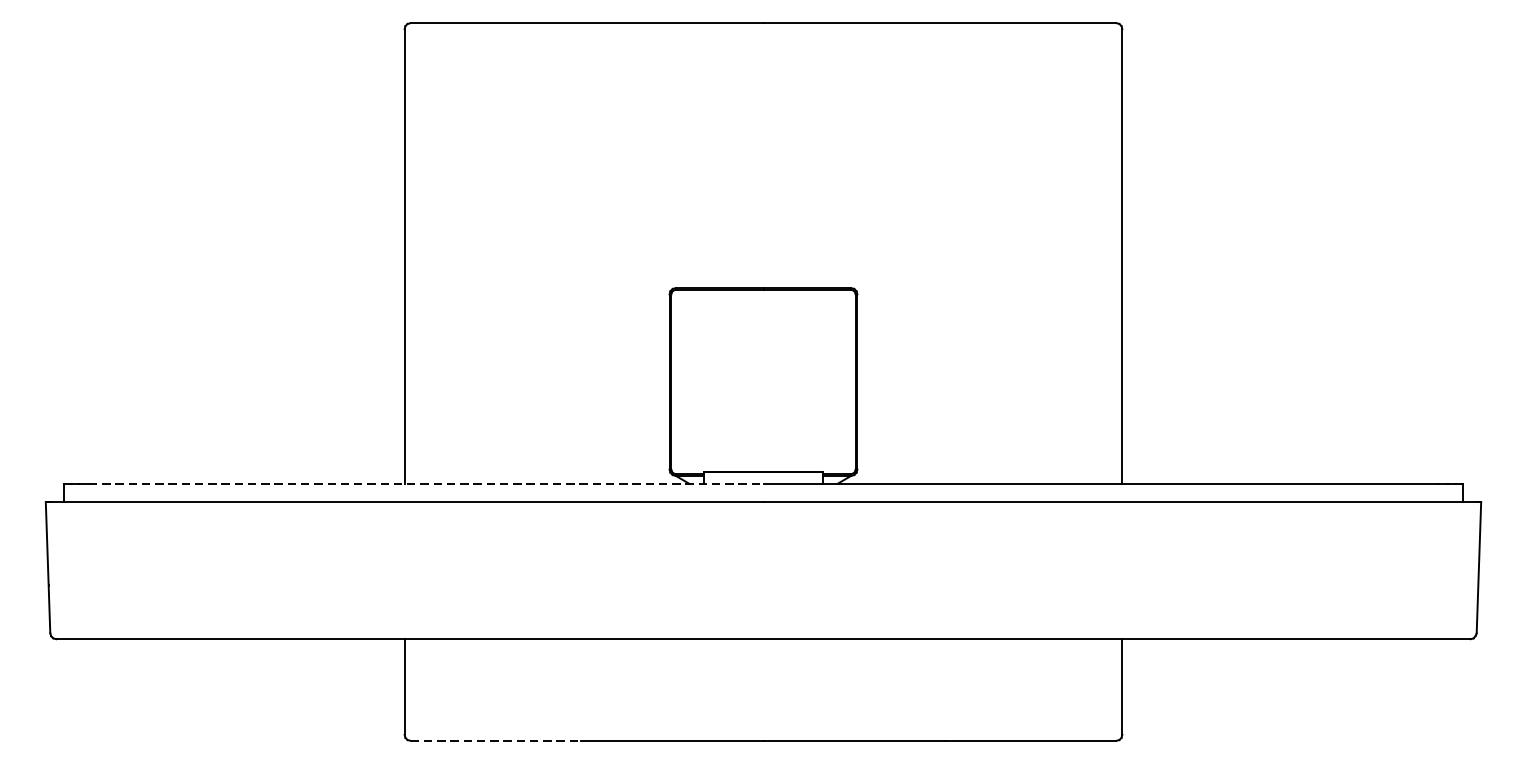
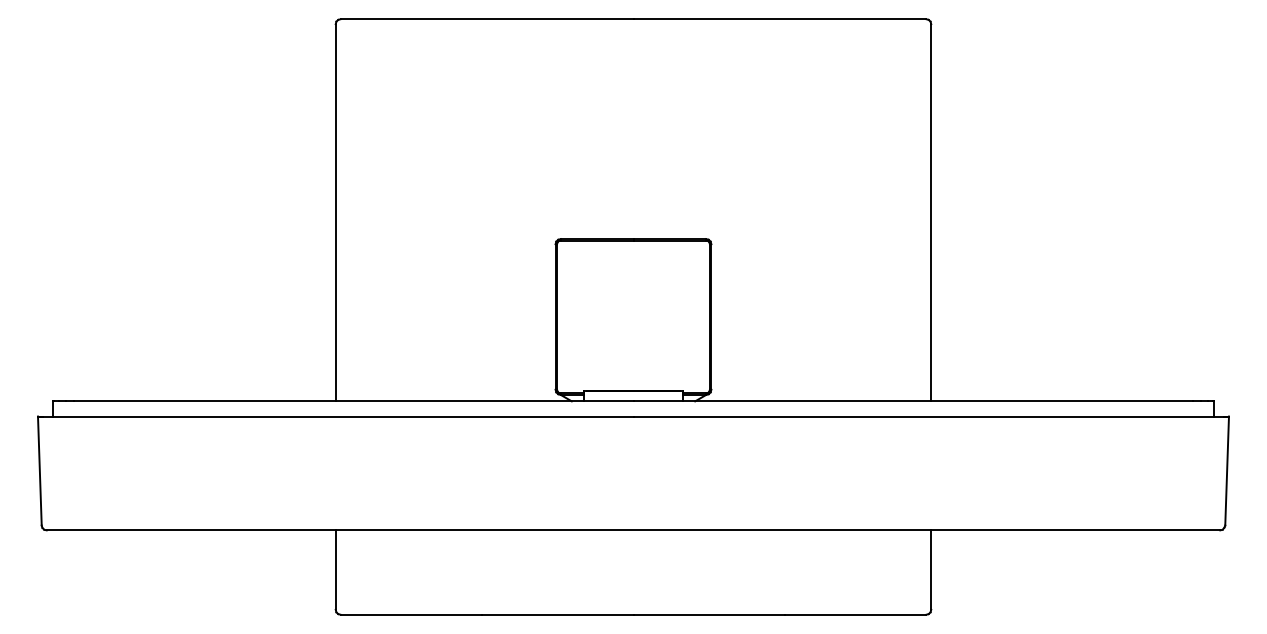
line: (426, 483) -> (353, 401), dashed -> solid
line: (495, 740) -> (411, 614), dashed -> solid

